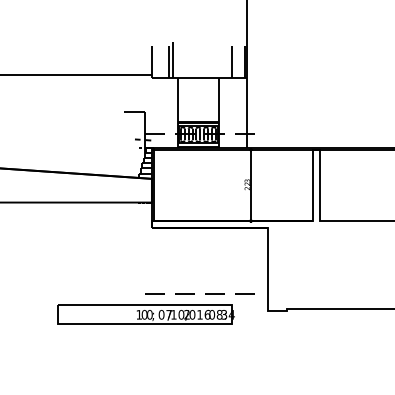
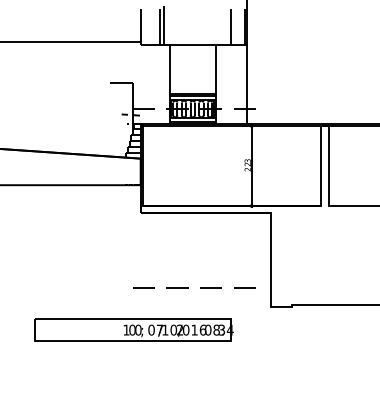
part: (145, 314) -> (133, 329), moved

